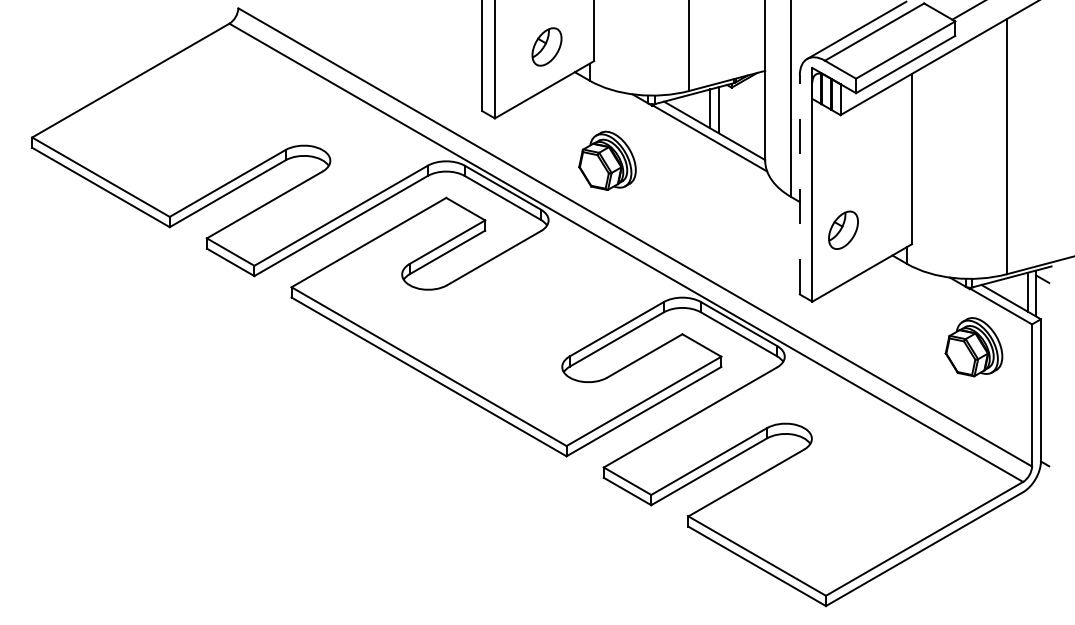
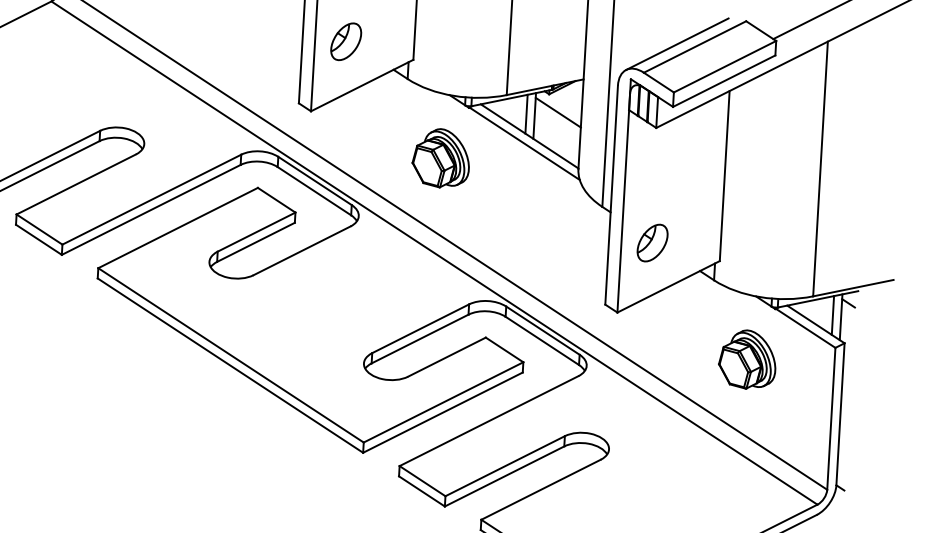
part: (546, 46) -> (345, 41), moved
line: (741, 105) -> (557, 112), added
part: (607, 160) -> (441, 157), moved
line: (799, 184) -> (611, 194), dashed -> solid
part: (973, 347) -> (747, 359), moved

